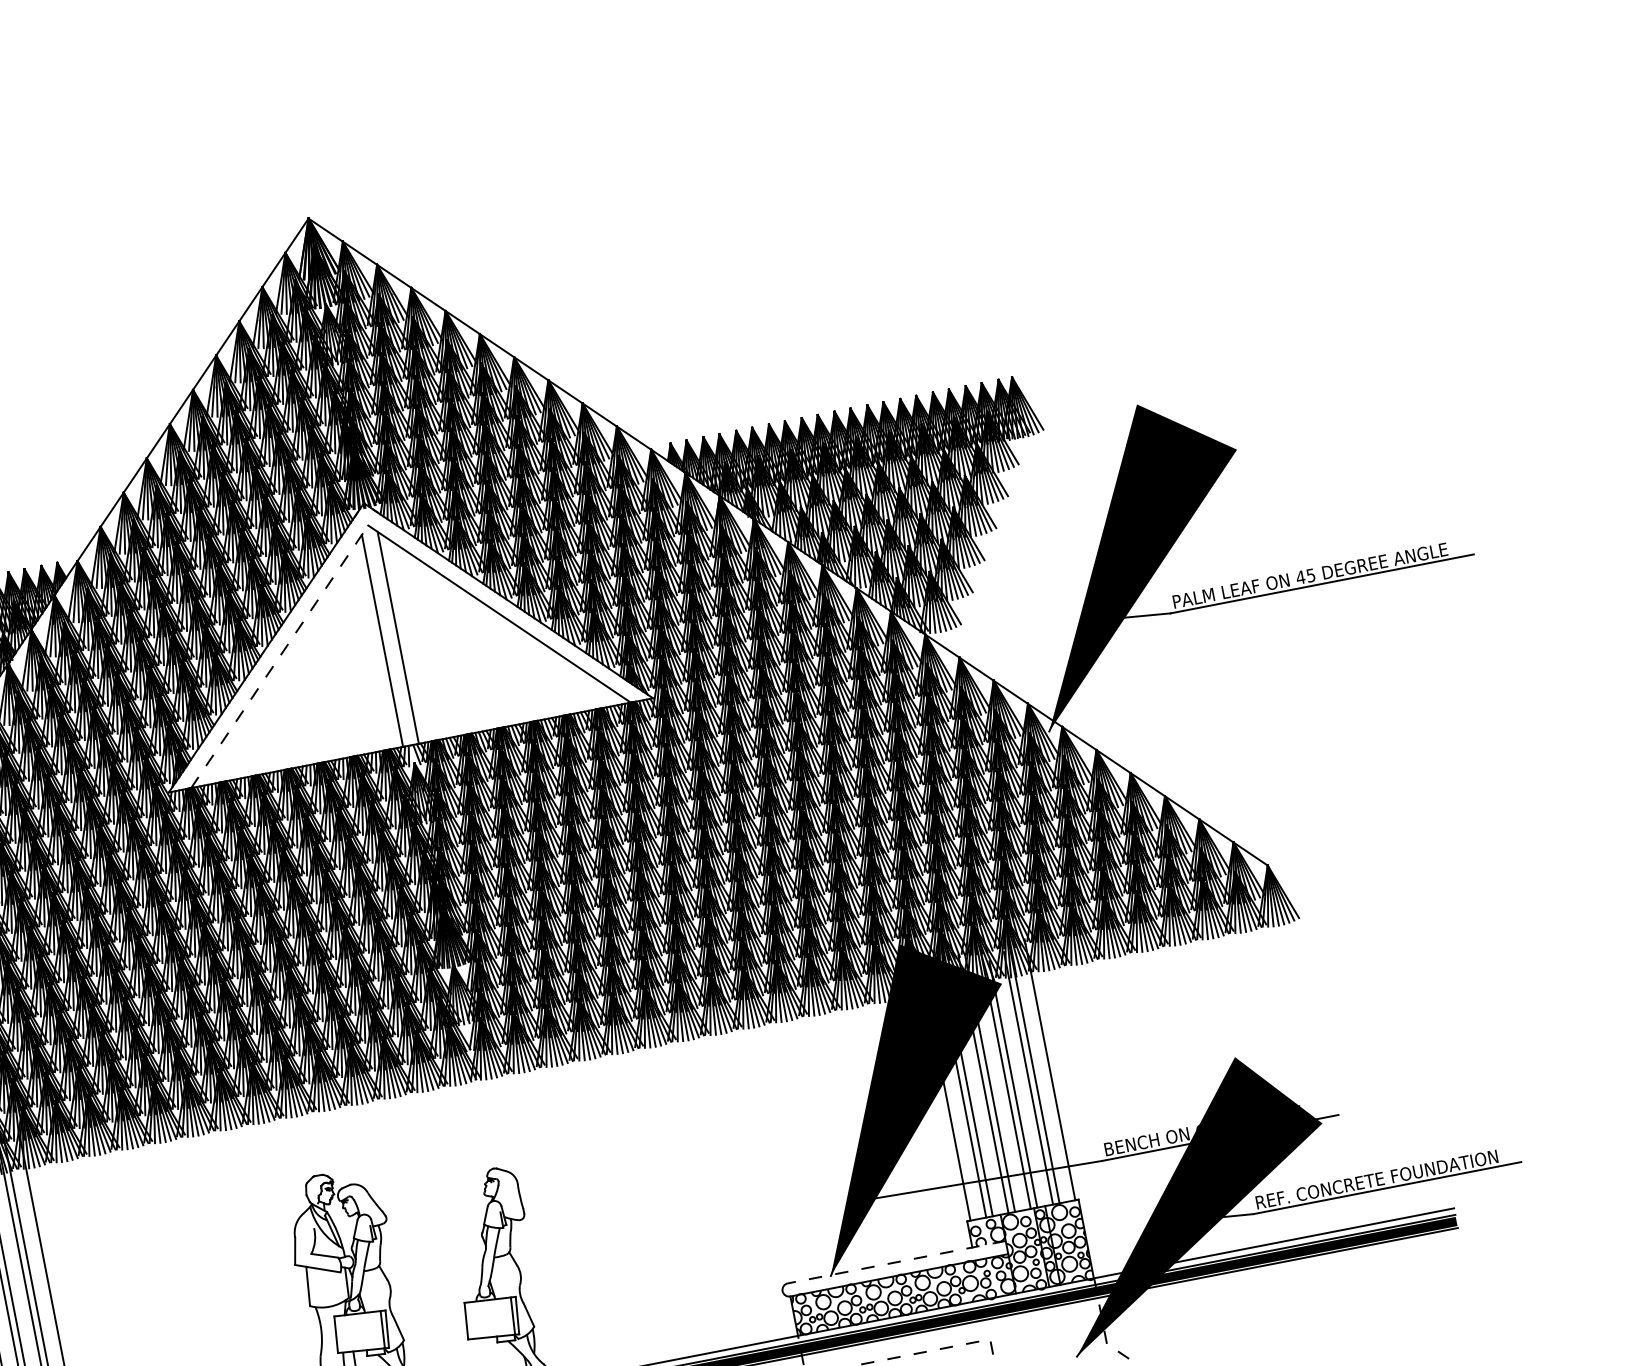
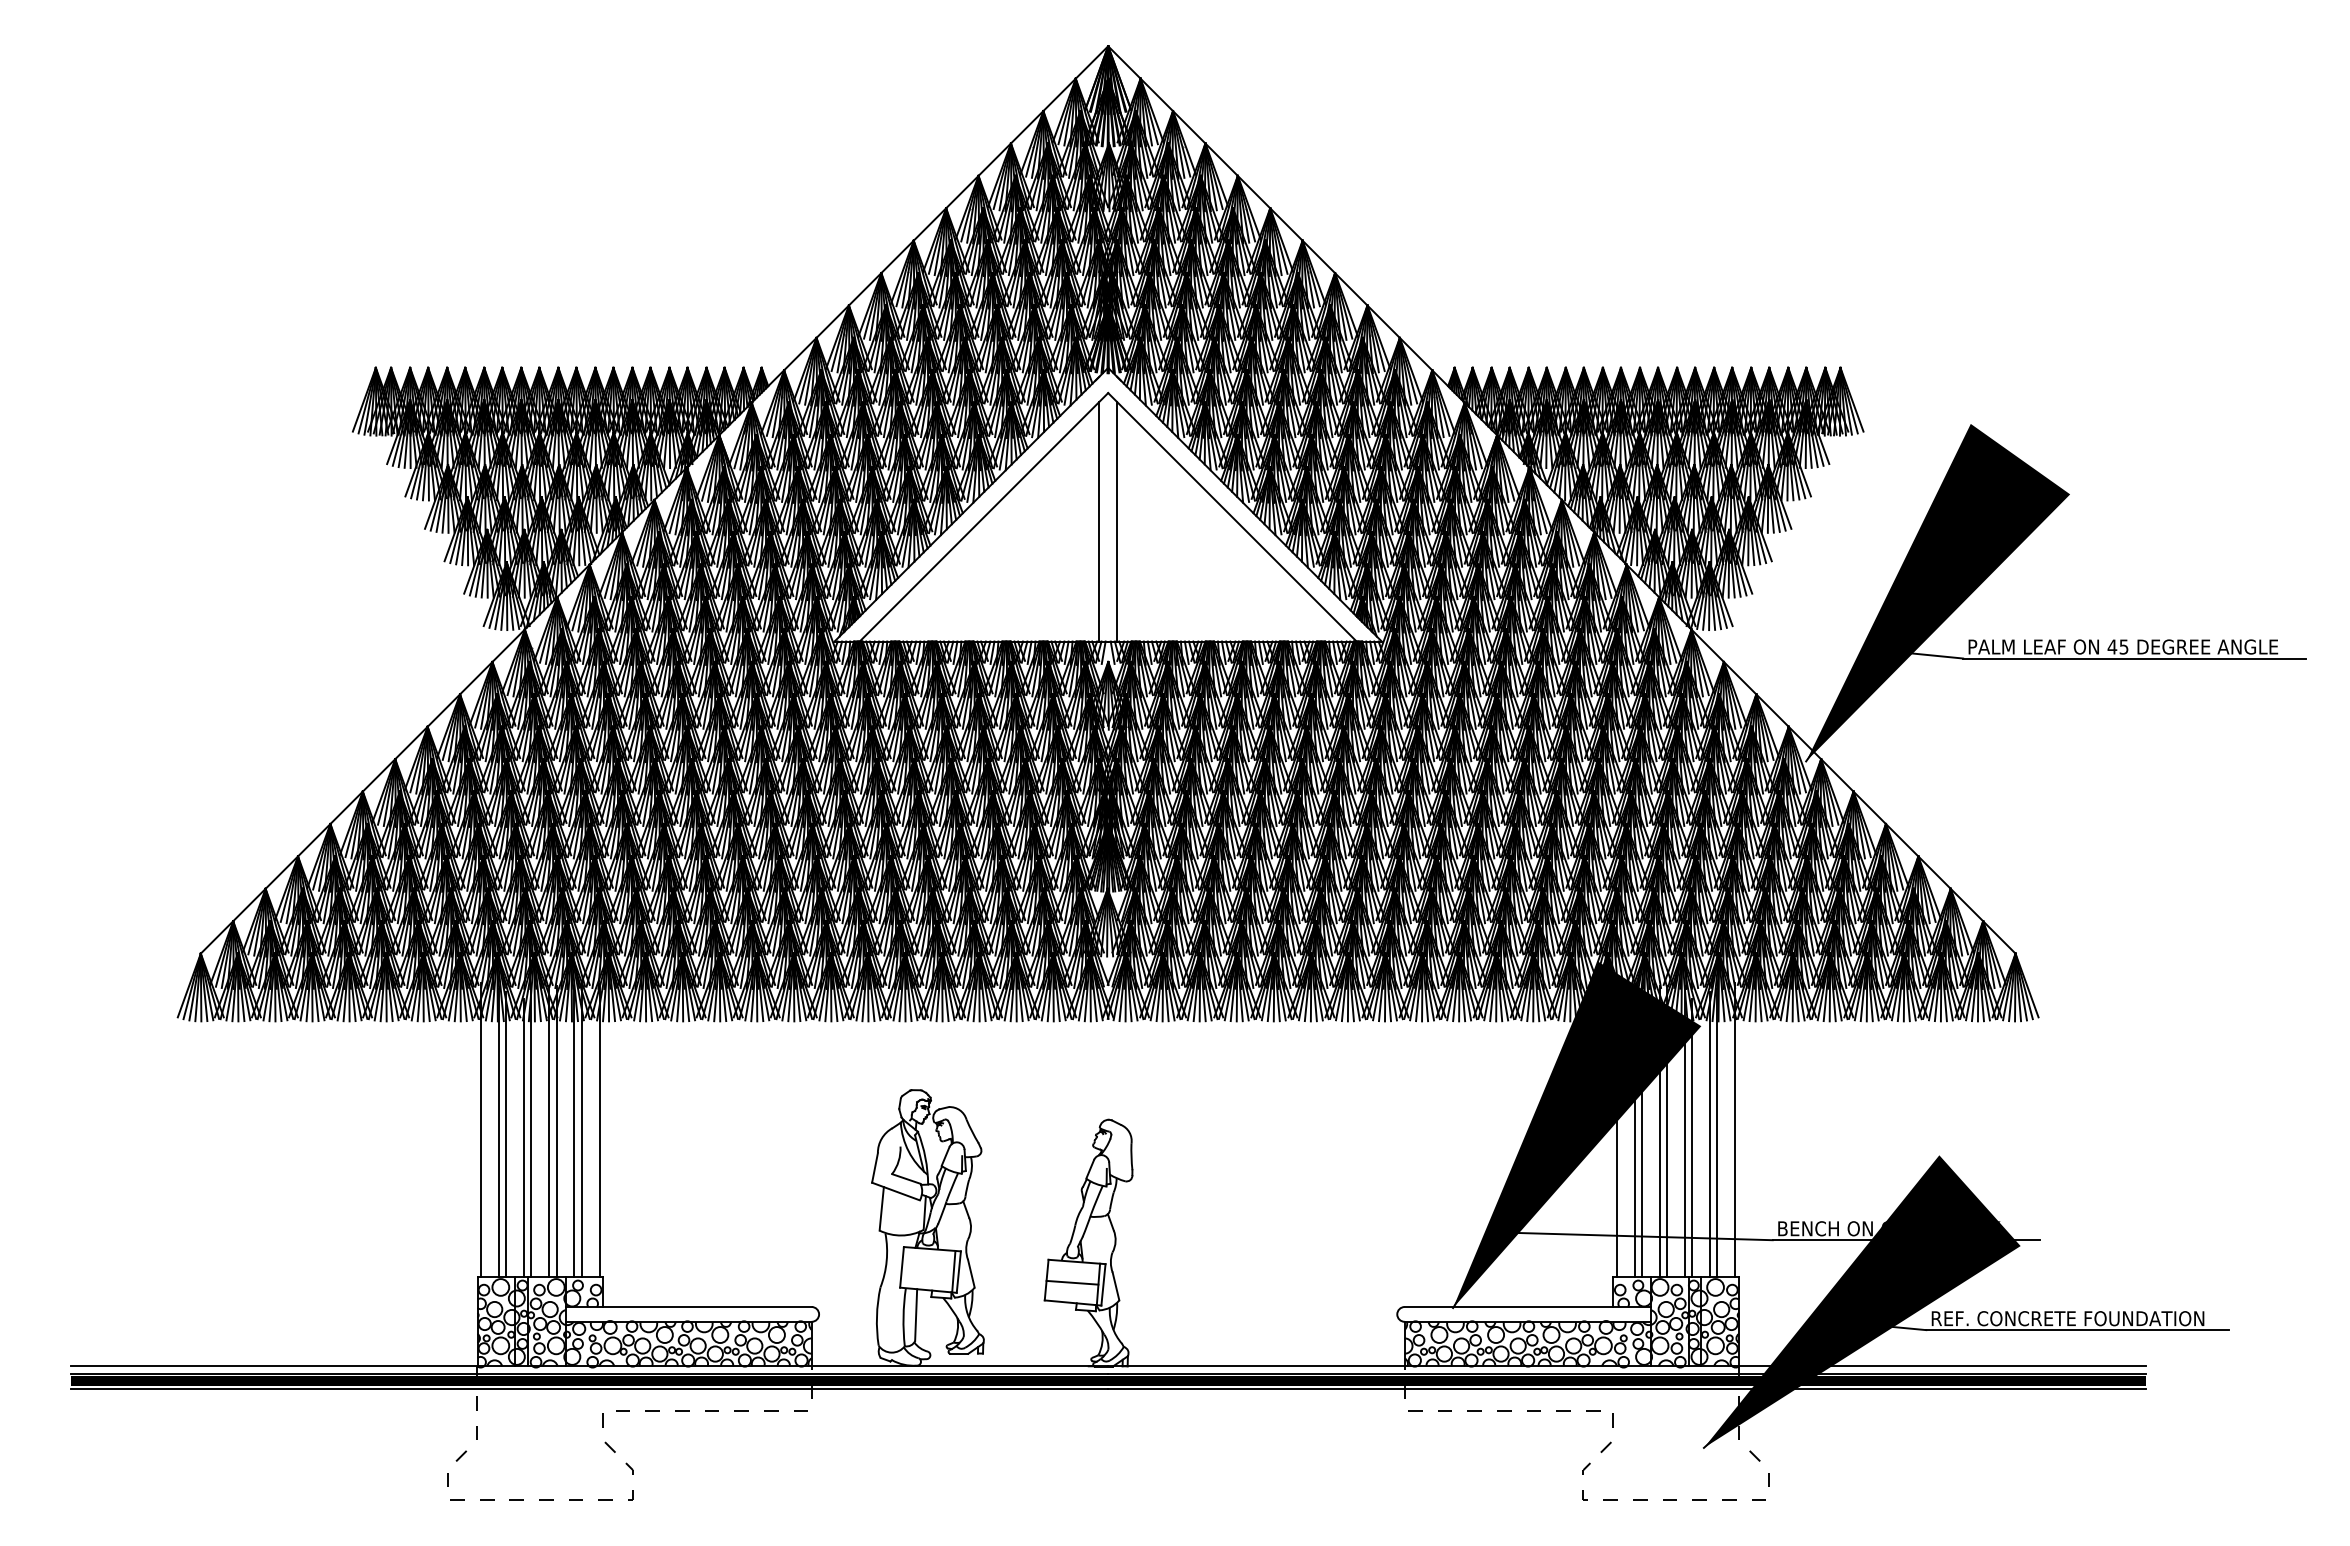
line: (279, 657) -> (983, 517), dashed -> solid
line: (896, 1262) -> (1527, 1307), dashed -> solid
line: (489, 1318) -> (1072, 1282), added

